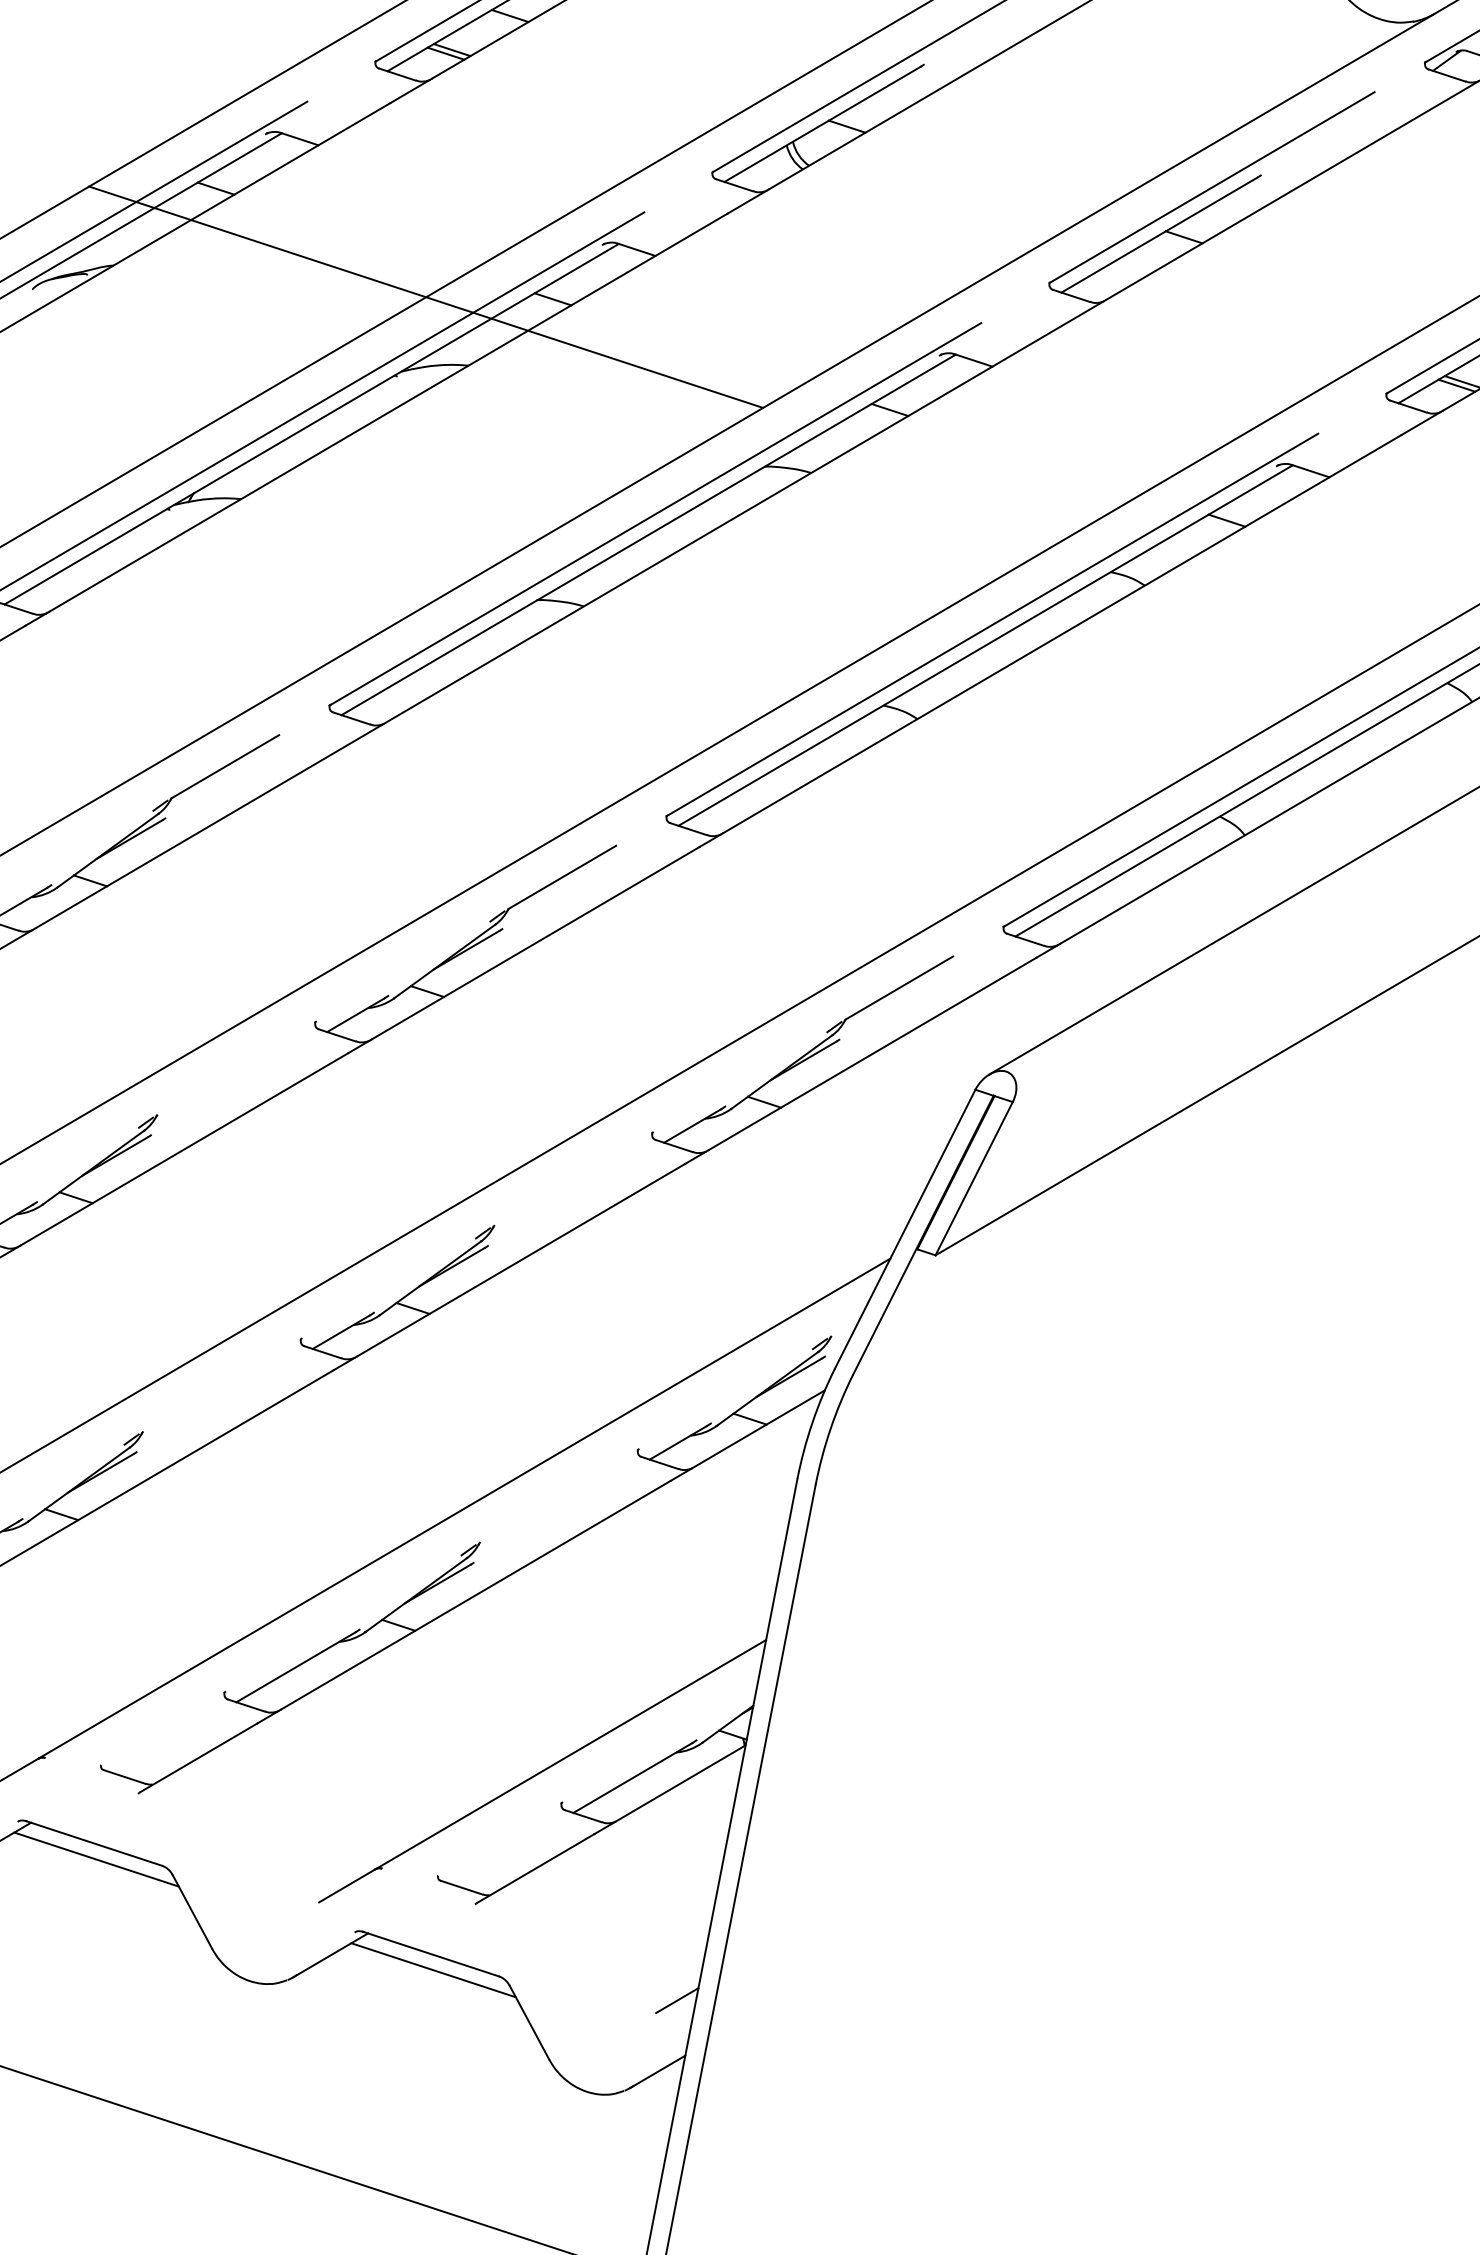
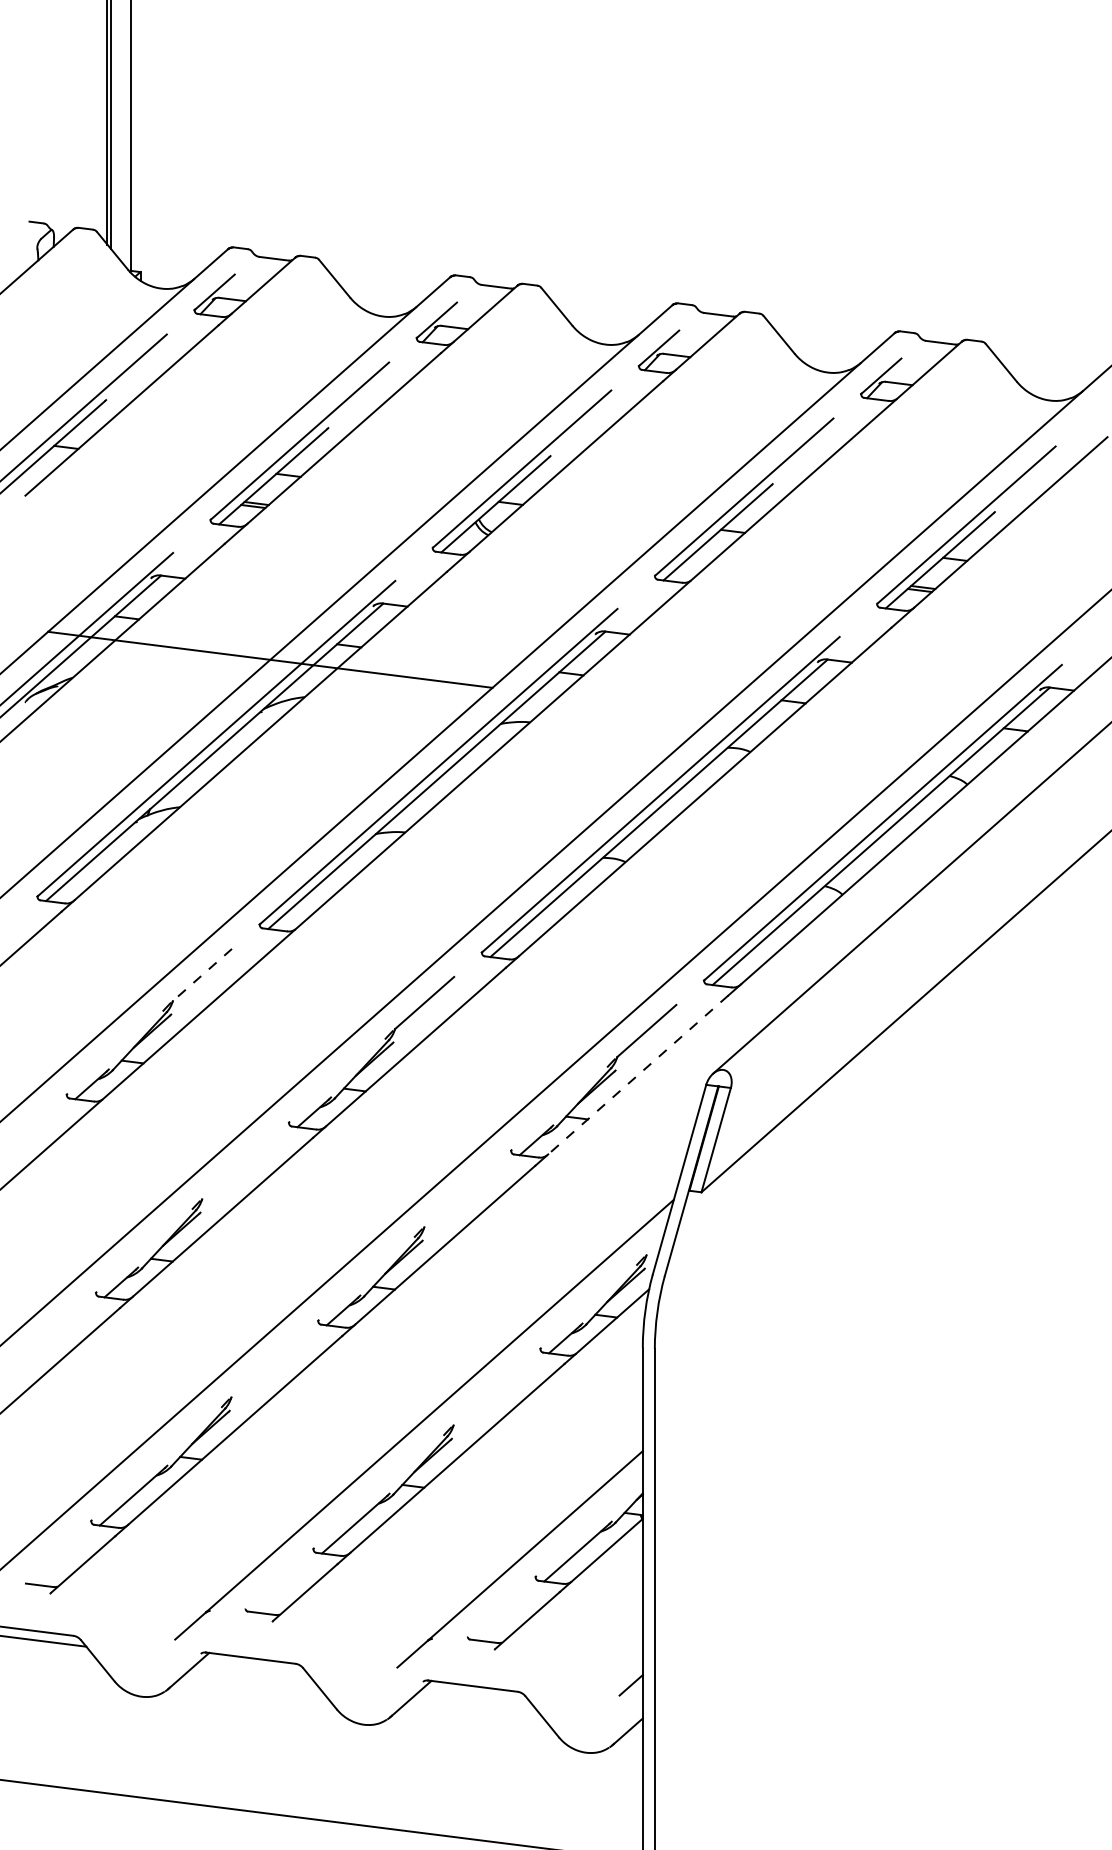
line: (225, 767) -> (202, 975), solid -> dashed
line: (871, 1054) -> (637, 1075), solid -> dashed
line: (97, 1859) -> (254, 1667), removed
line: (433, 1969) -> (476, 1695), removed

